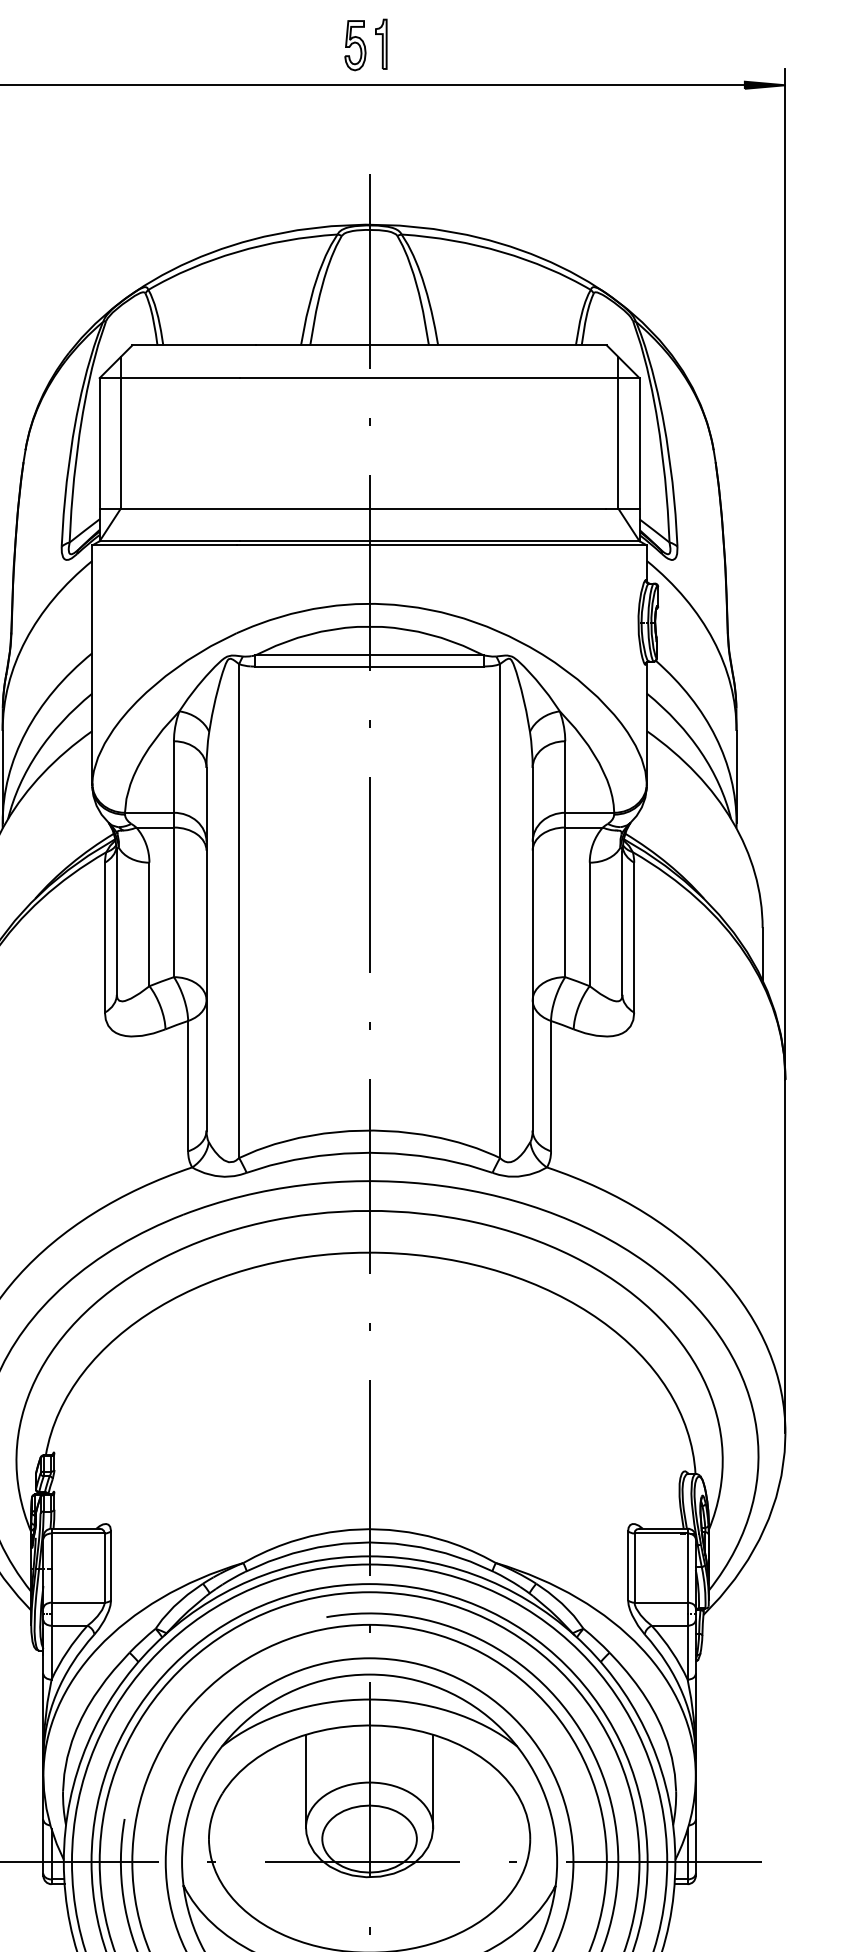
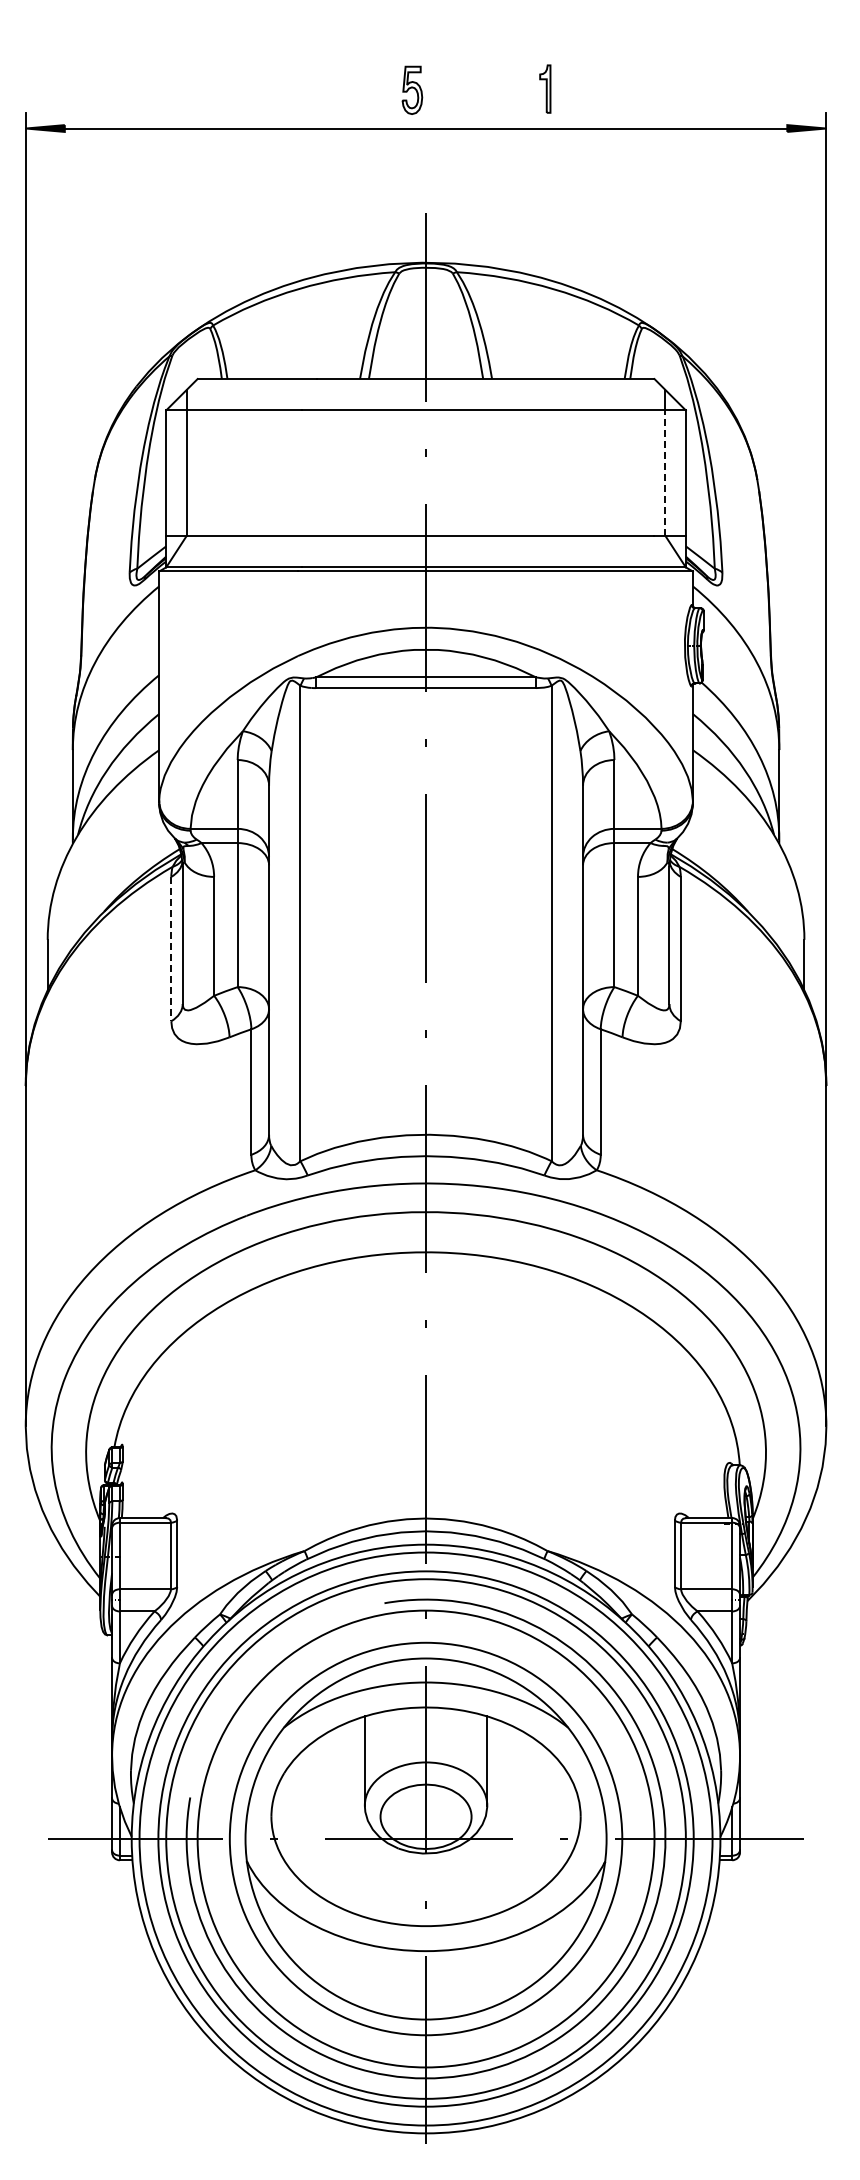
part: (381, 43) -> (545, 88), moved
line: (618, 443) -> (665, 473), solid -> dashed
line: (105, 938) -> (171, 949), solid -> dashed

